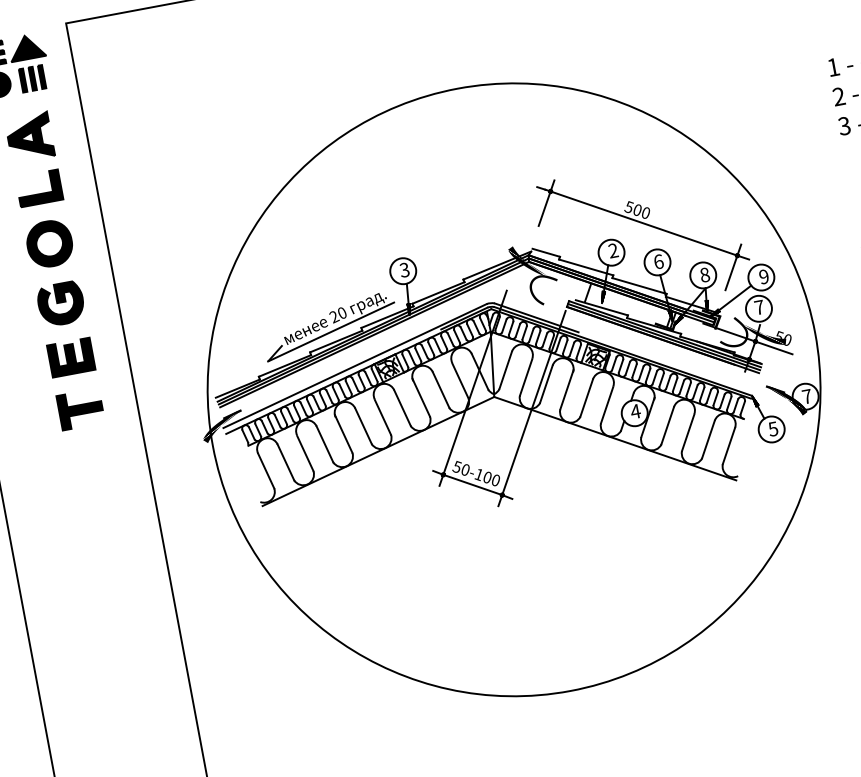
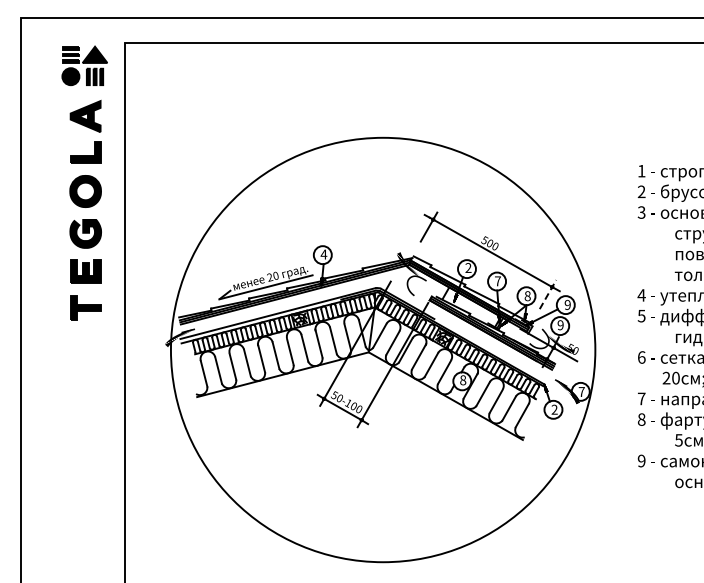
text: (659, 261) -> (498, 281), 6 -> 7
line: (733, 267) -> (548, 294), solid -> dashed
text: (404, 270) -> (323, 254), 3 -> 4
text: (759, 307) -> (560, 325), 7 -> 9
text: (634, 412) -> (462, 380), 4 -> 8
text: (773, 428) -> (554, 409), 5 -> 2

